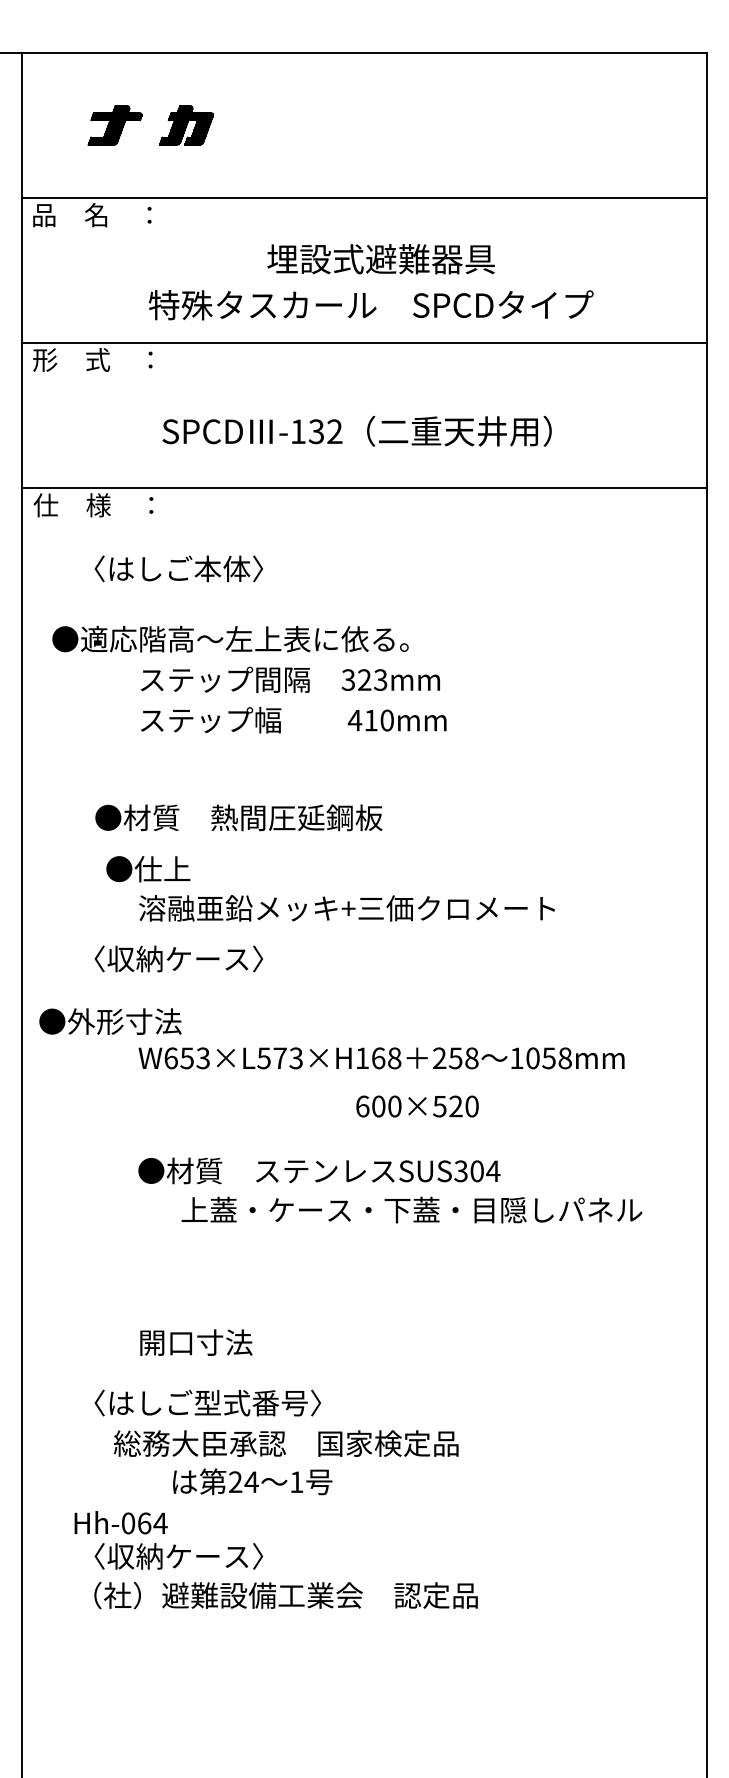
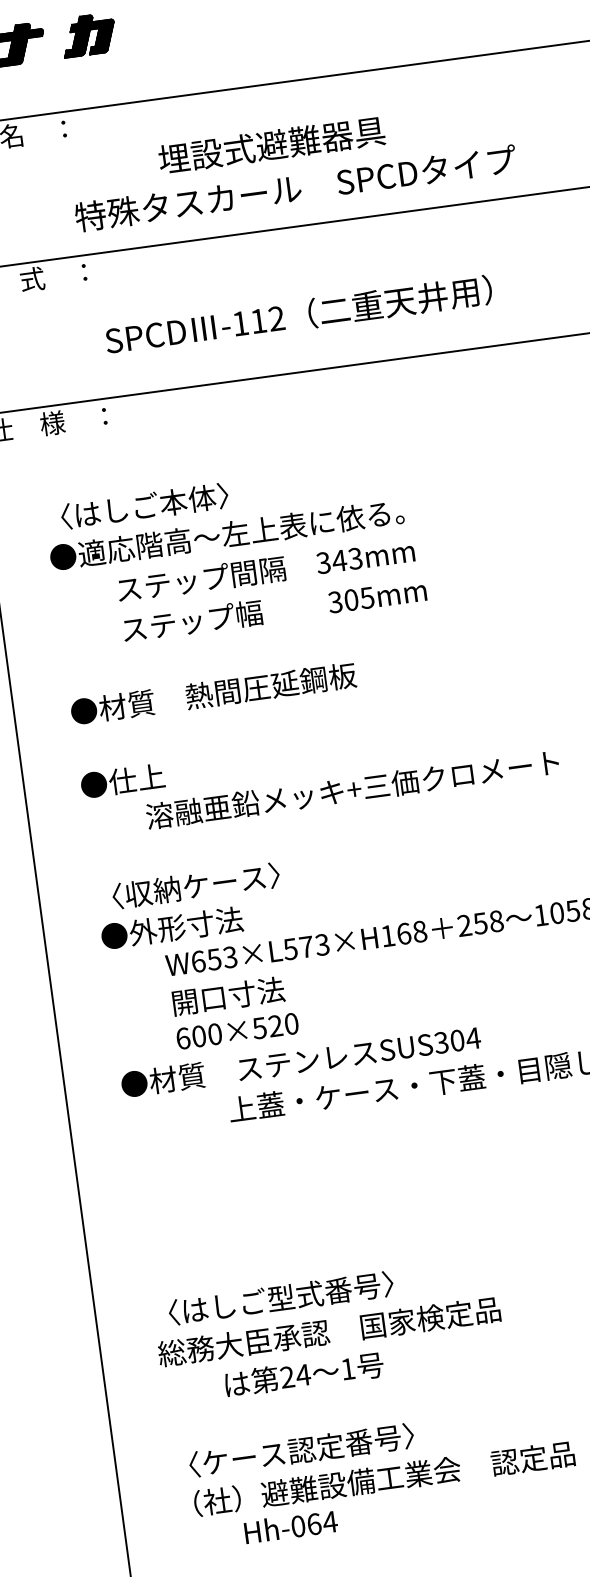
text: (380, 259) -> (271, 145), moved
text: (315, 431) -> (257, 321), -132 -> -112
text: (178, 568) -> (144, 505), moved
text: (230, 639) -> (226, 535), moved
text: (364, 679) -> (339, 560), 323mm -> 343mm
text: (370, 720) -> (350, 600), 410mm -> 305mm
text: (238, 817) -> (213, 693), moved
text: (148, 869) -> (123, 781), moved
text: (178, 958) -> (195, 885), moved
text: (110, 1021) -> (172, 928), moved
text: (417, 1106) -> (237, 1031), moved
text: (319, 1170) -> (301, 1060), moved
text: (196, 1342) -> (228, 996), moved
text: (286, 1443) -> (329, 1331), moved
text: (252, 1481) -> (304, 1374), moved
text: (120, 1522) -> (290, 1526), moved
text: (214, 1556) -> (308, 1449), 〈収納ケース〉 -> 〈ケース認定番号〉

